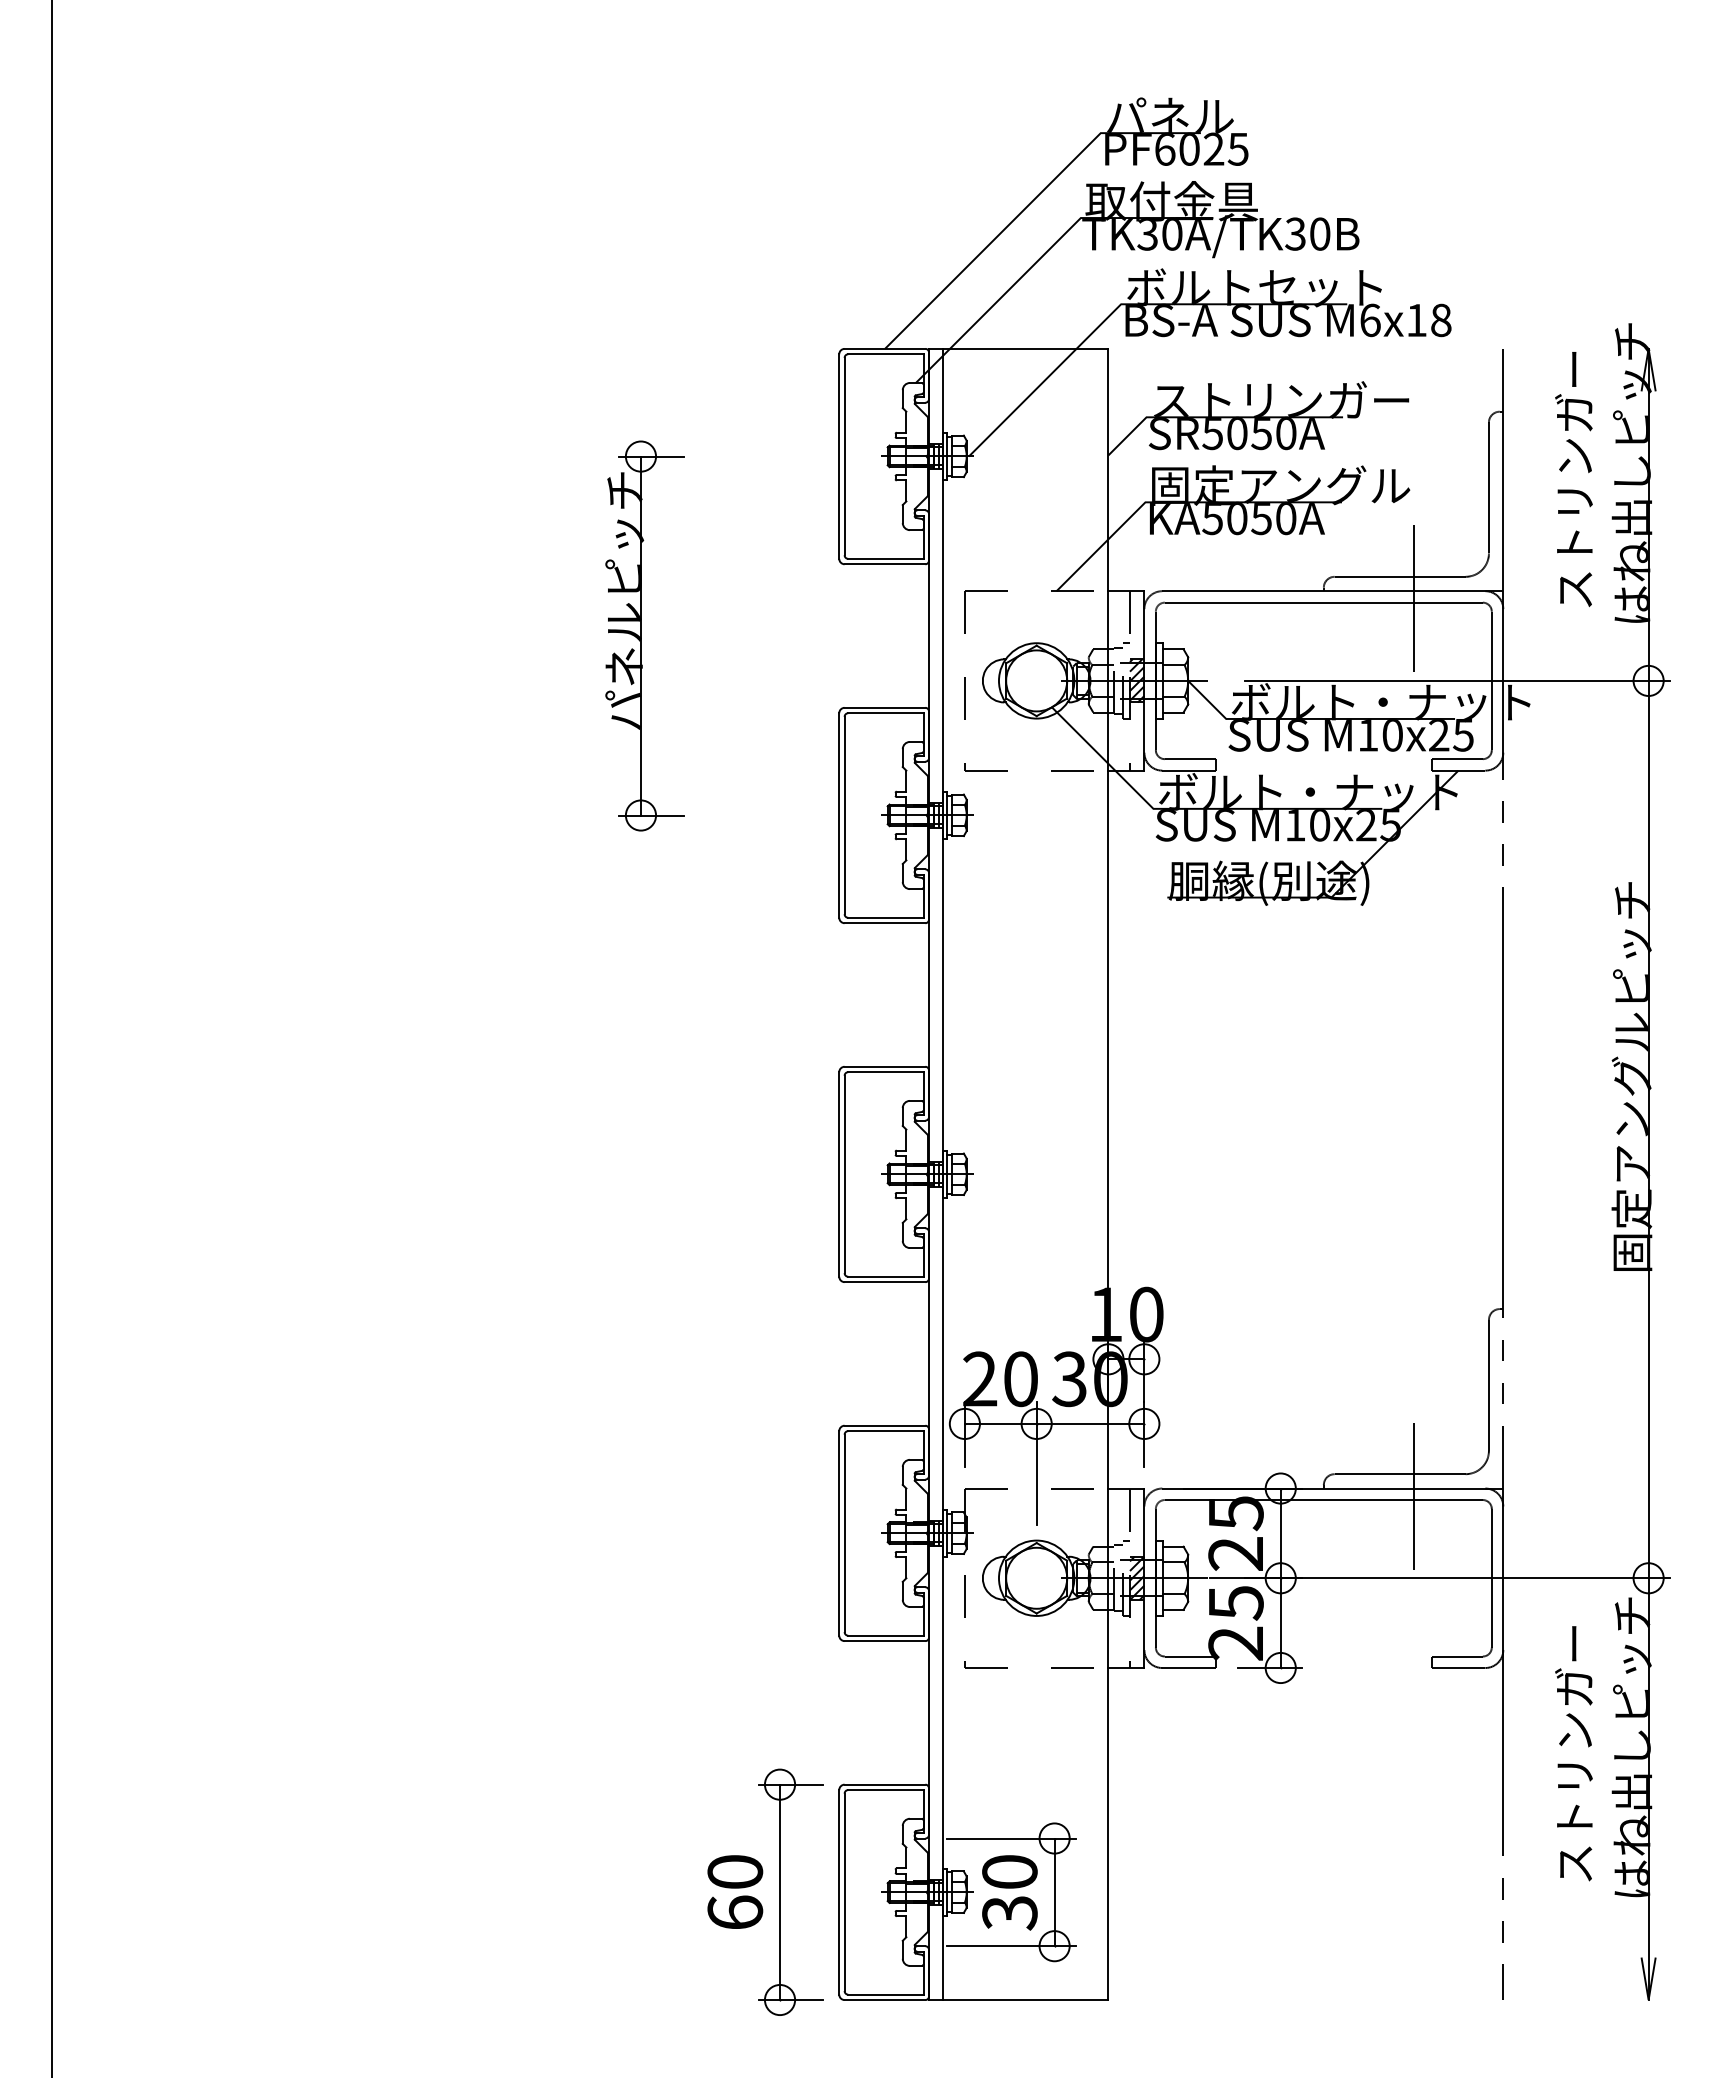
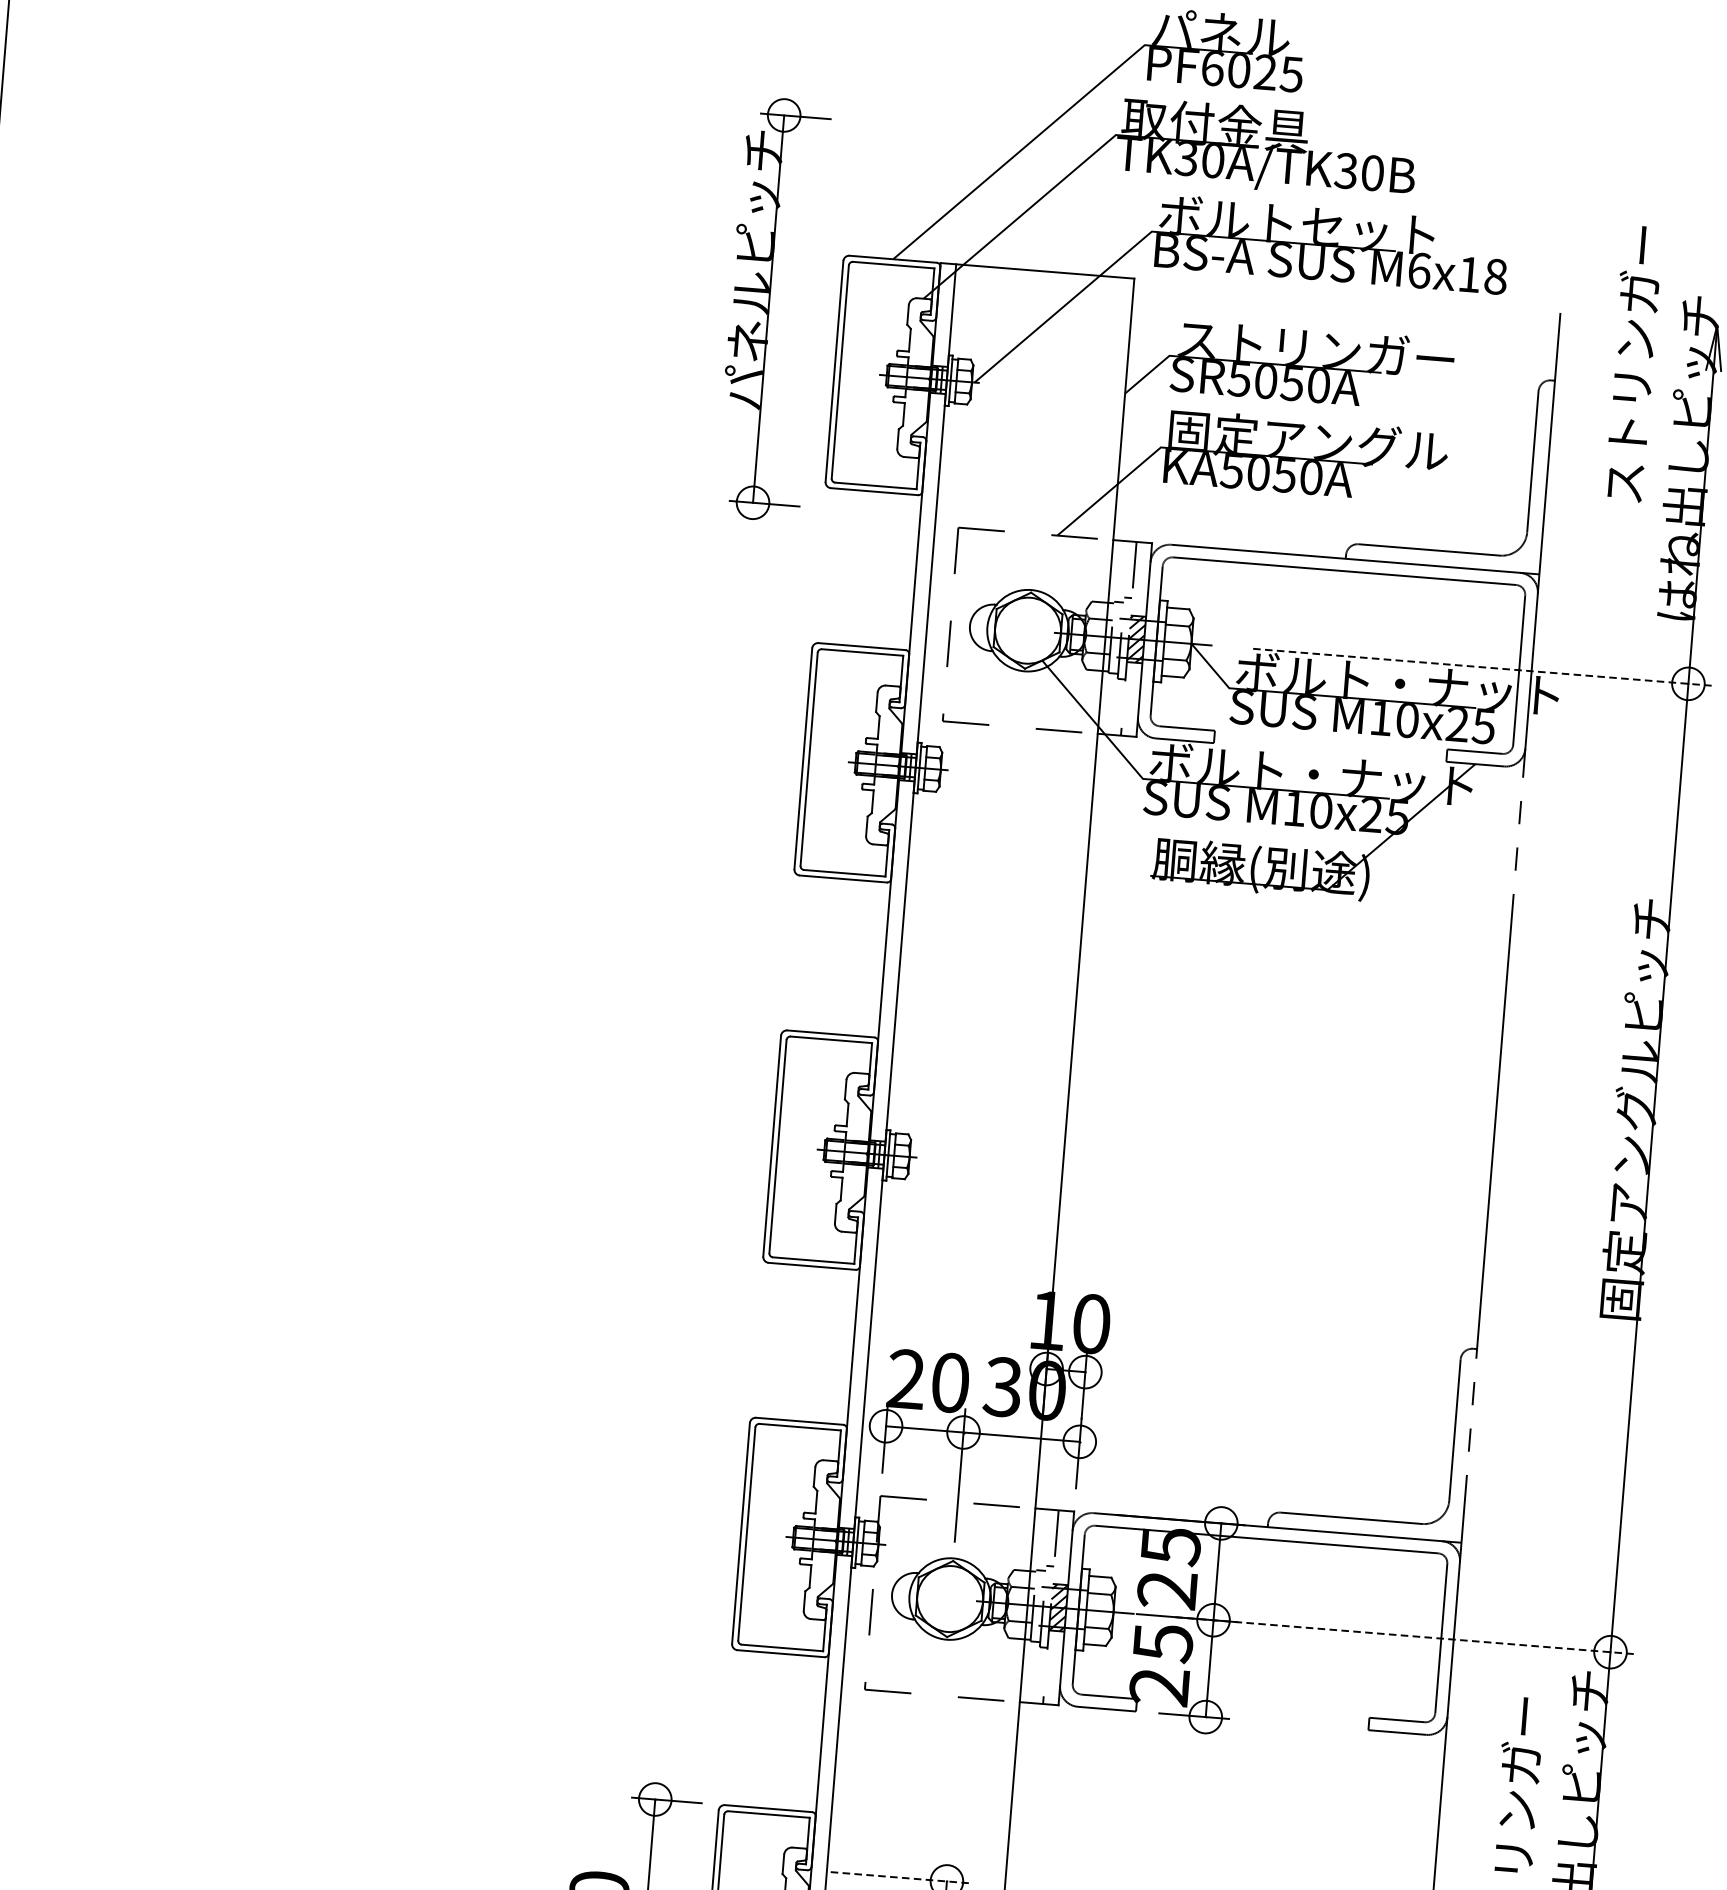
text: (1573, 479) -> (1632, 363), moved
line: (1413, 598) -> (1441, 574), removed
part: (644, 635) -> (772, 308), moved
line: (1458, 680) -> (1483, 666), solid -> dashed
line: (1413, 1495) -> (1363, 1542), removed
line: (1458, 1578) -> (1405, 1635), solid -> dashed
line: (1011, 1838) -> (900, 1877), solid -> dashed

